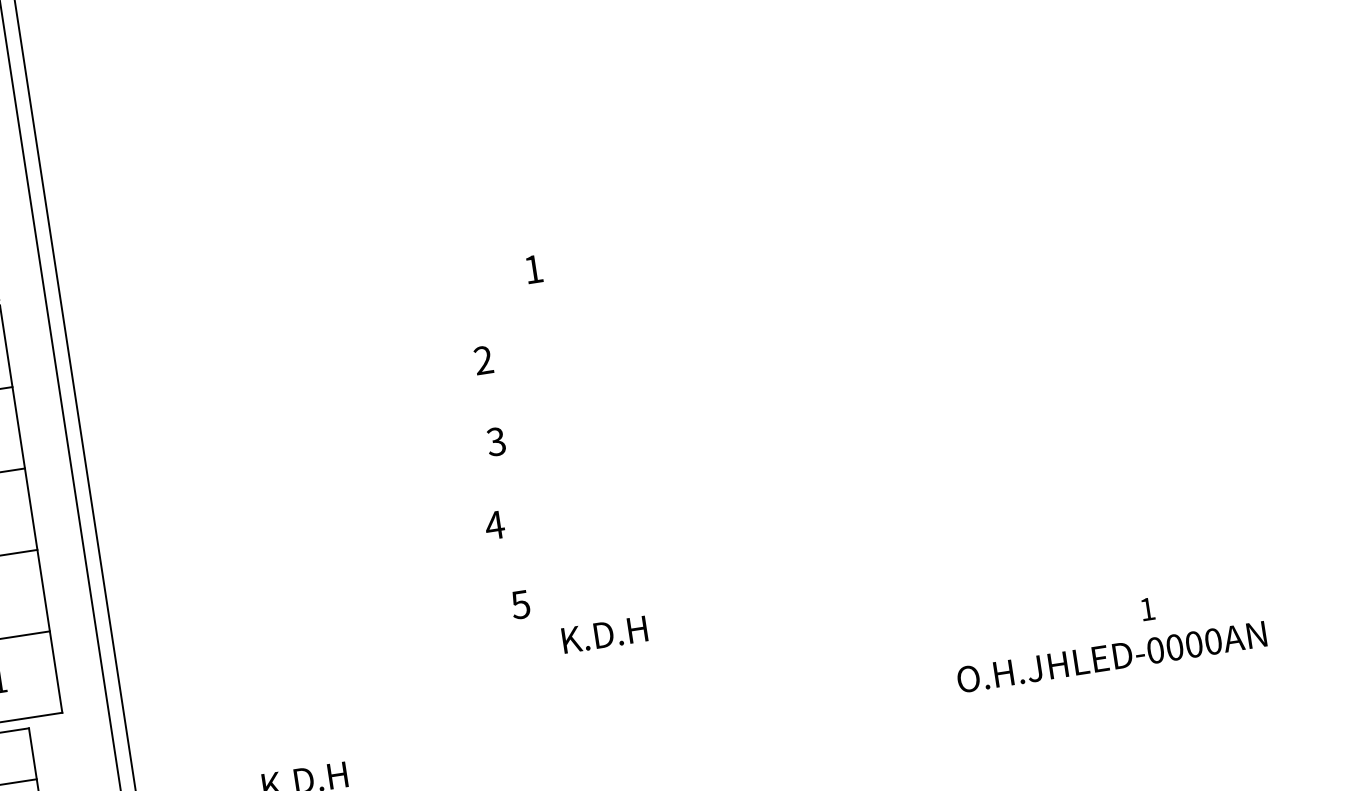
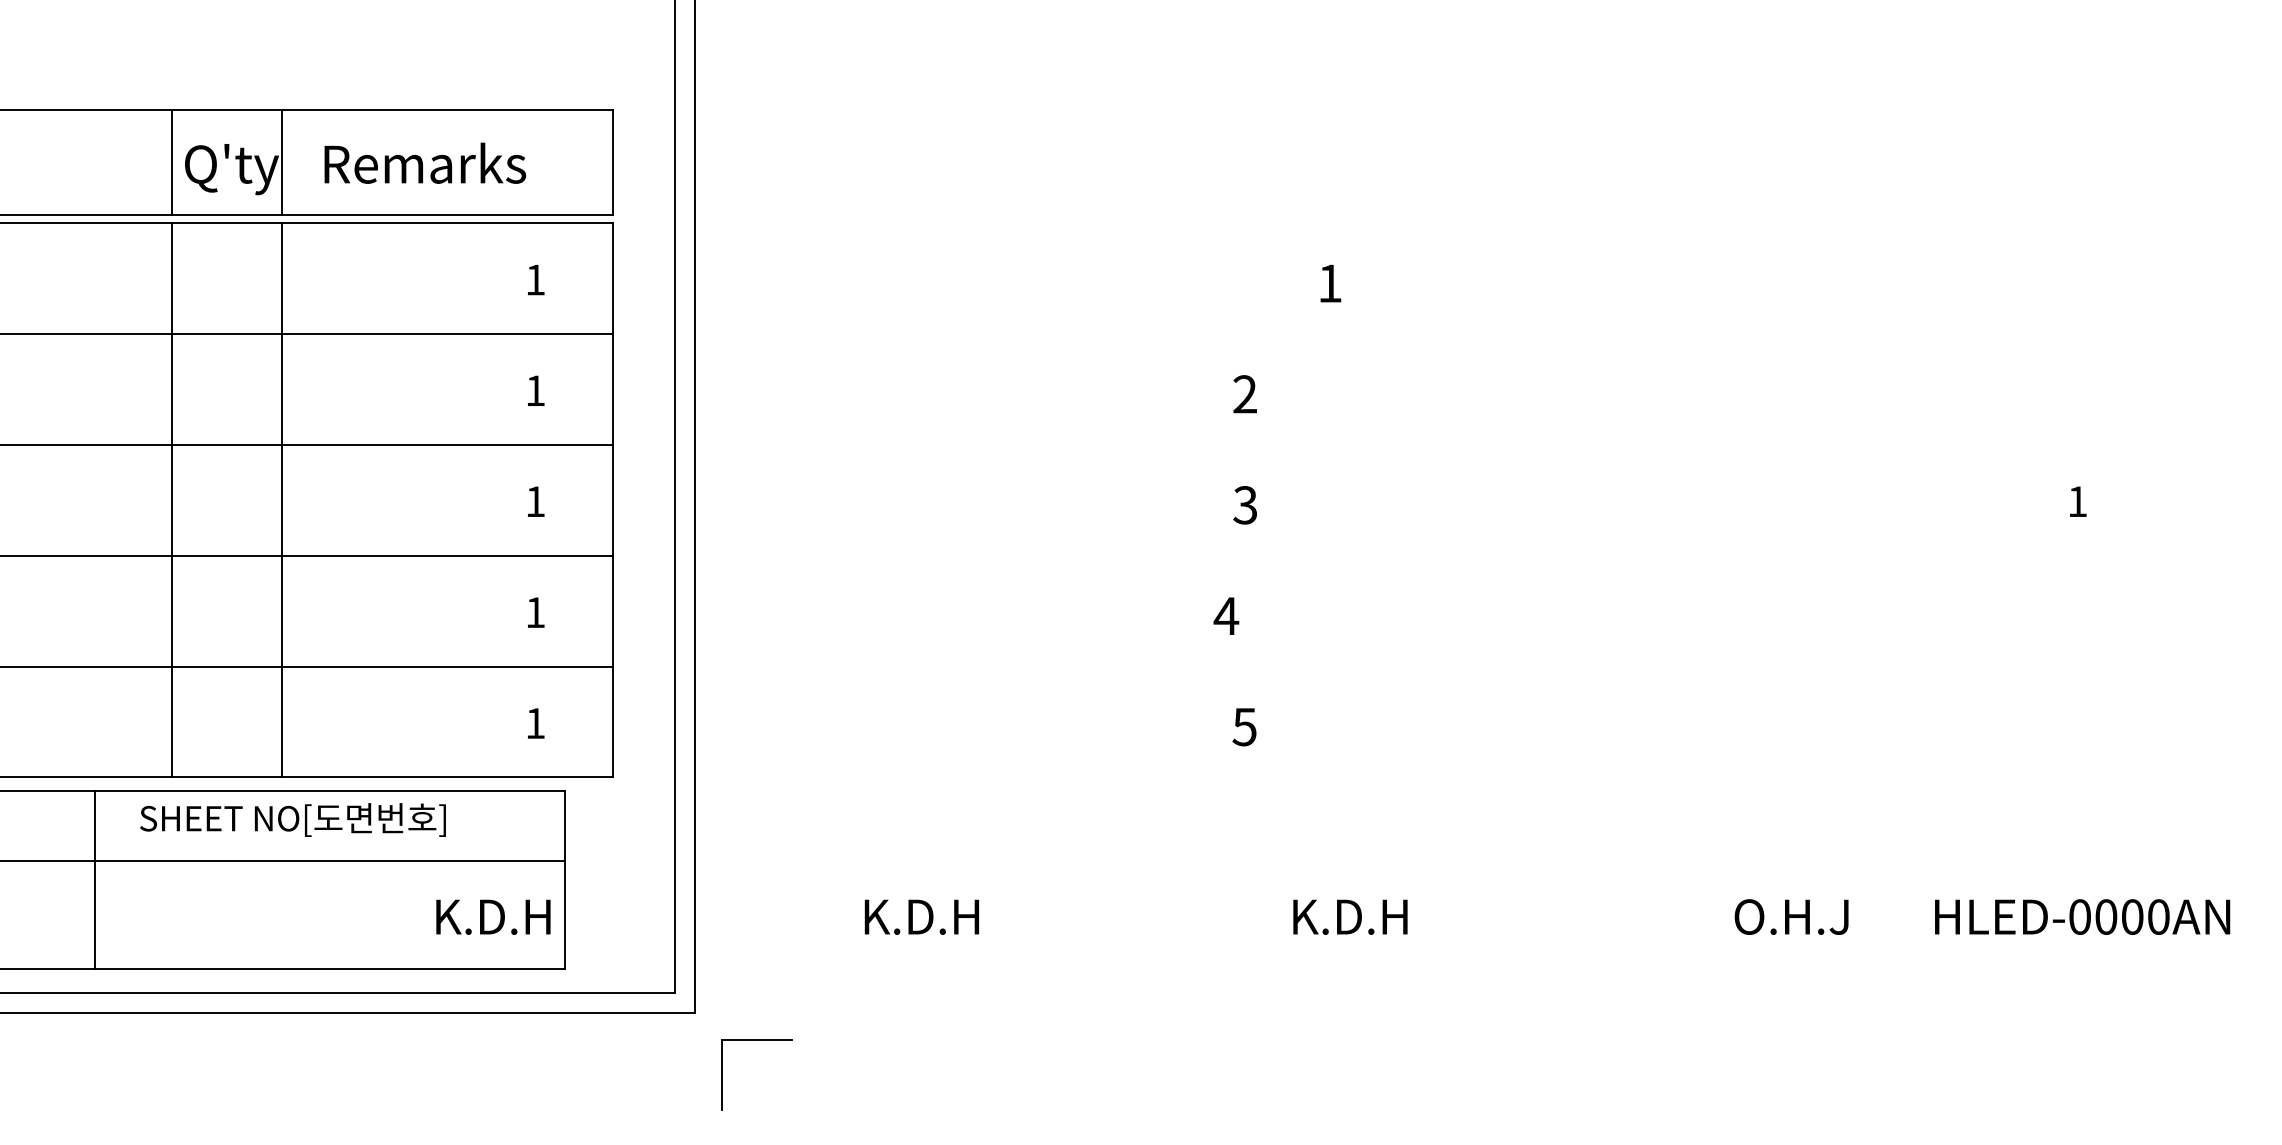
text: (1148, 609) -> (2078, 501), moved
text: (604, 634) -> (1350, 916), moved
text: (999, 673) -> (1791, 916), moved

